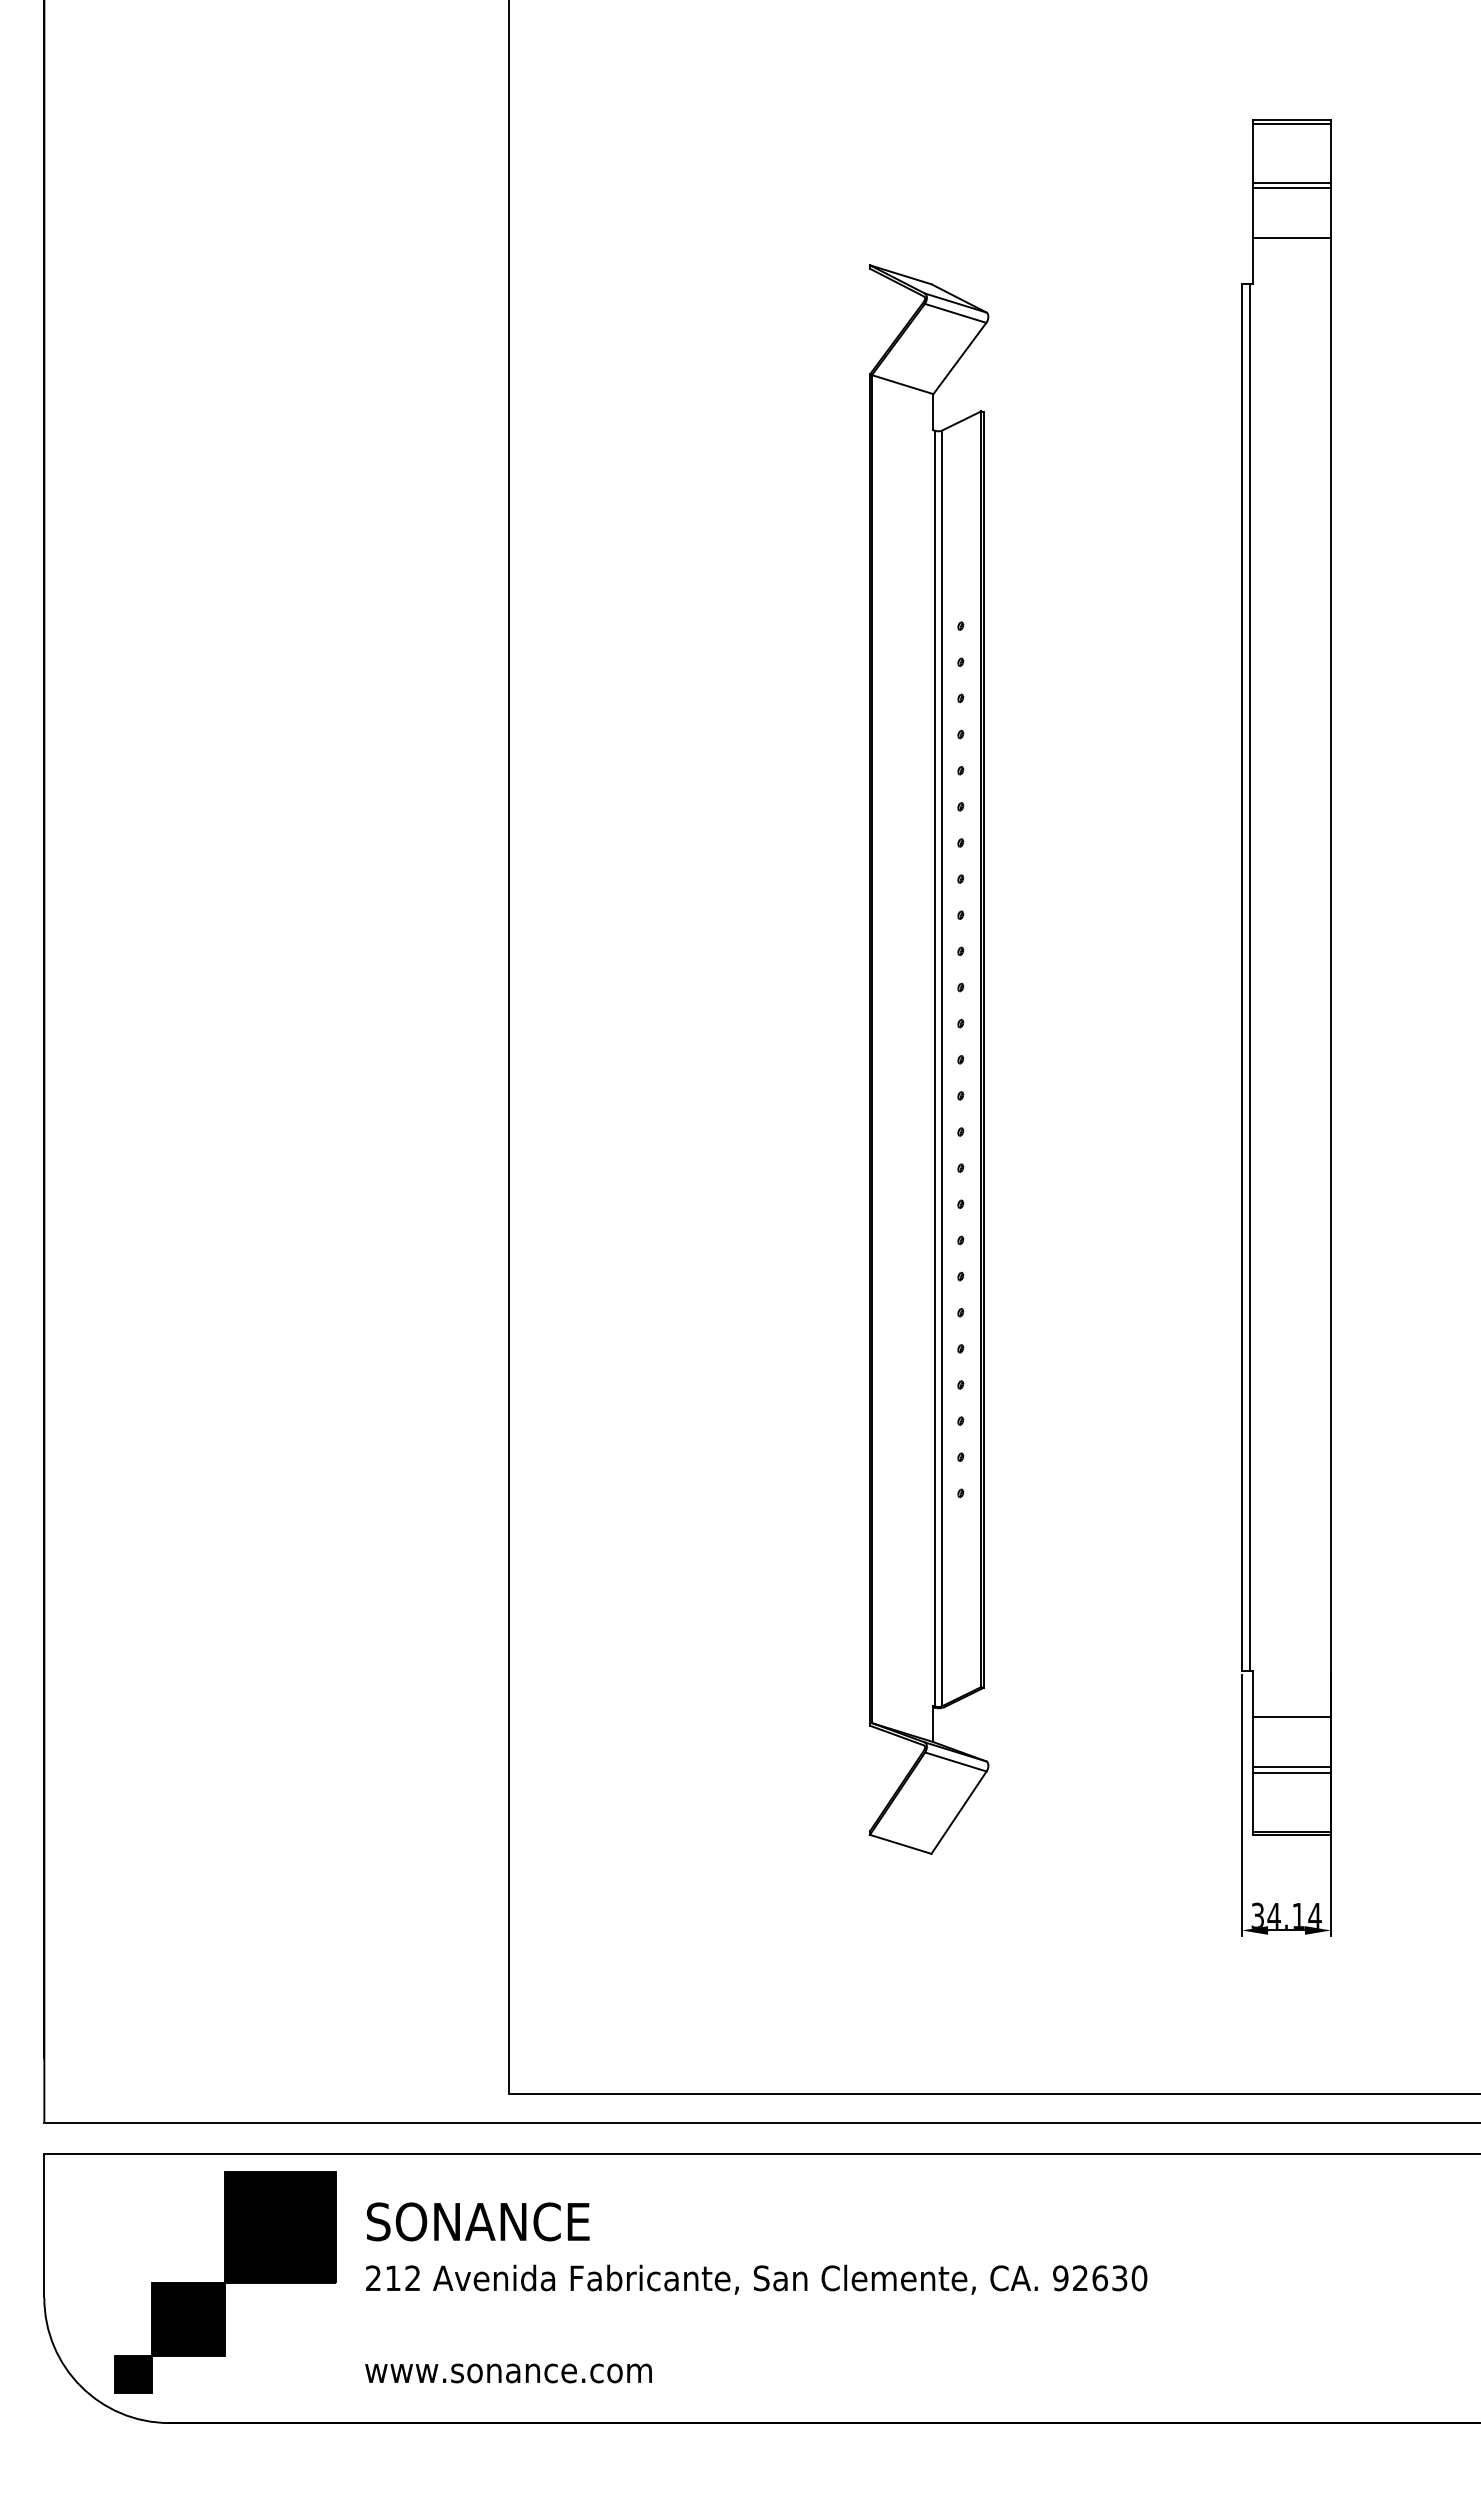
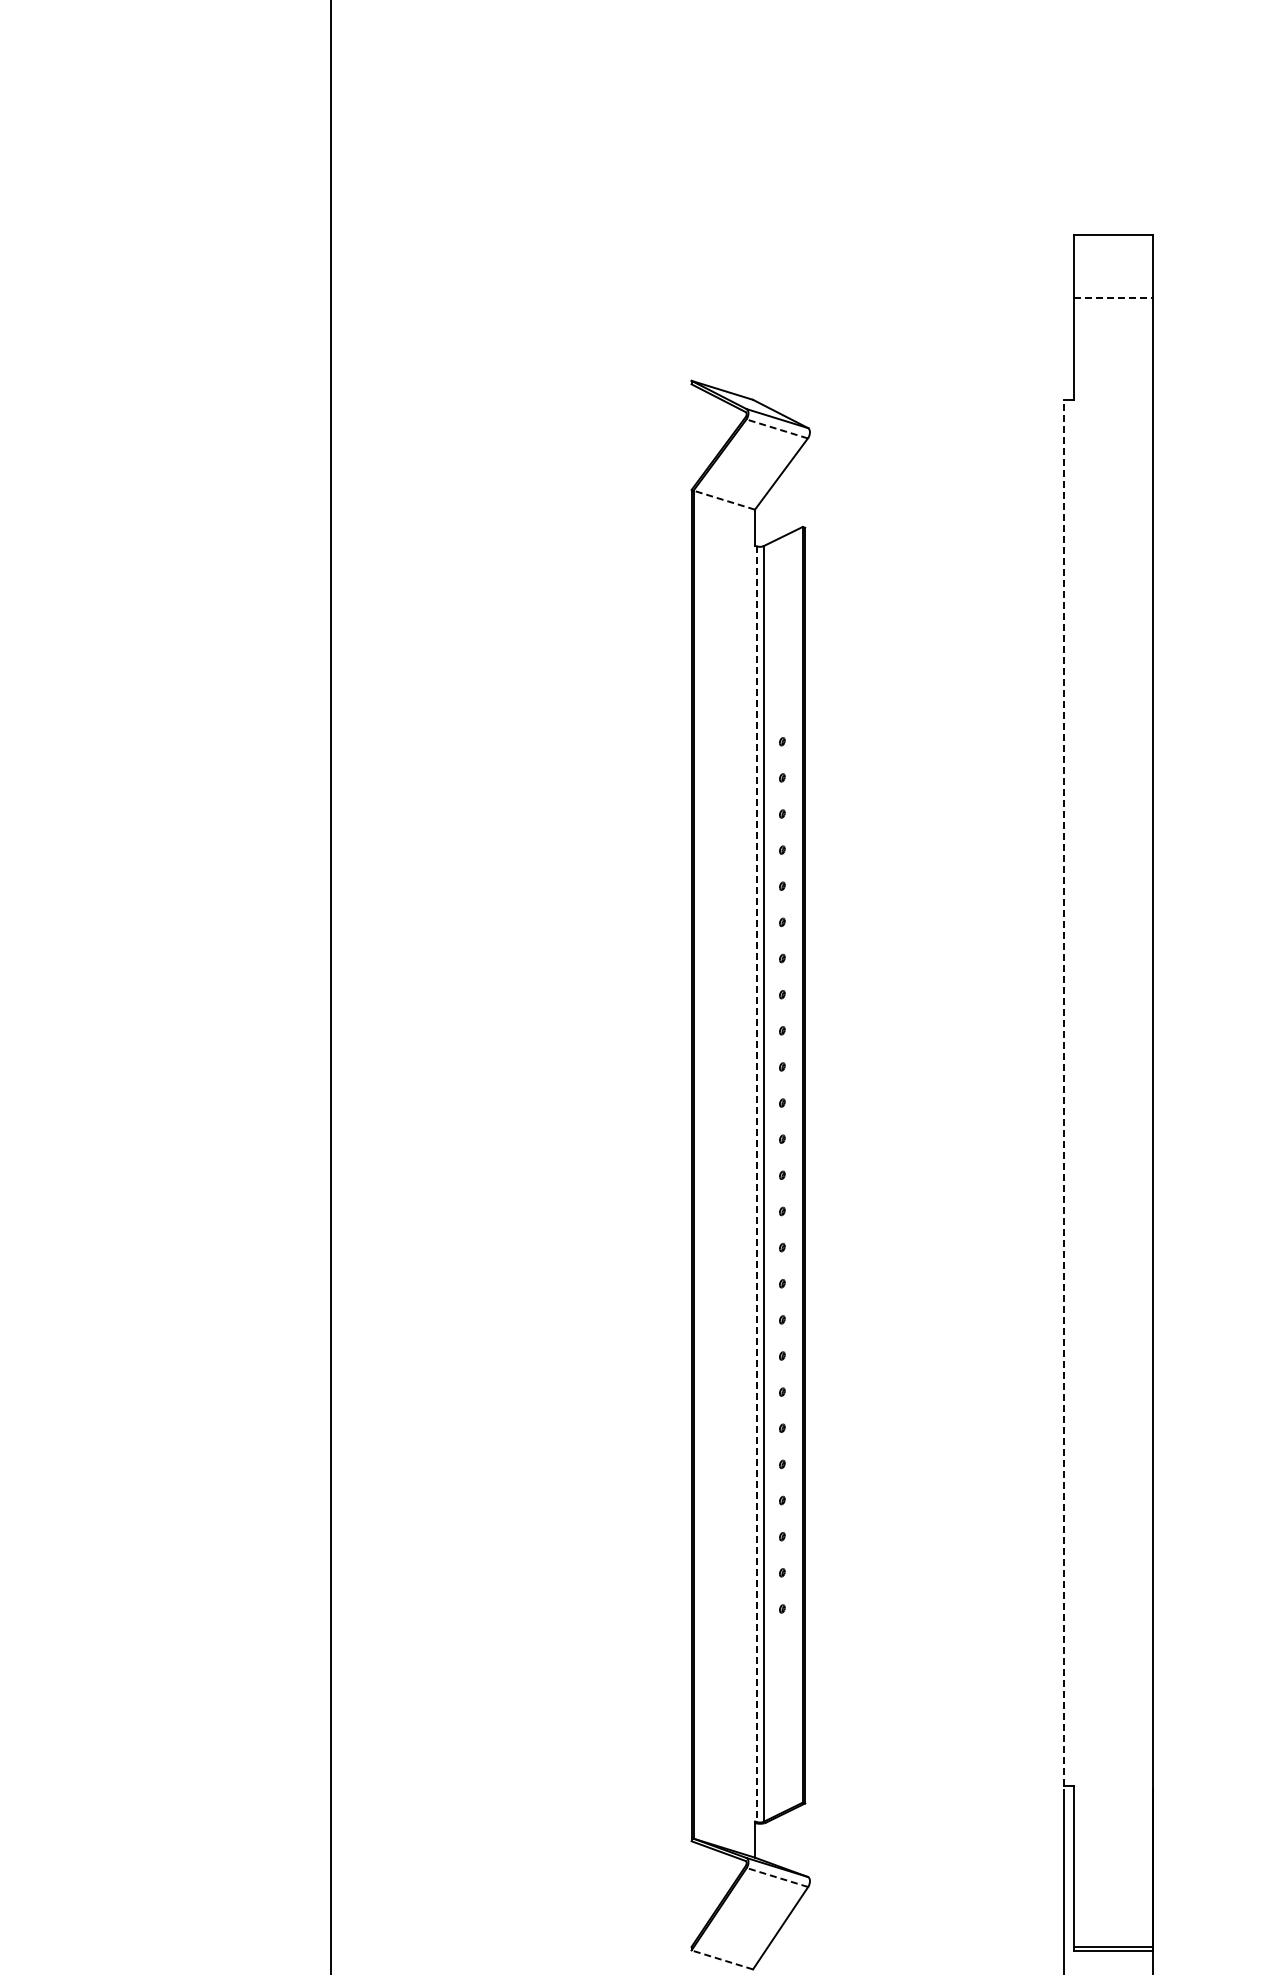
line: (1291, 123) -> (1113, 239), removed
line: (1292, 182) -> (1114, 298), solid -> dashed
line: (1291, 187) -> (1113, 303), removed
line: (1291, 238) -> (1113, 354), removed
line: (955, 313) -> (777, 429), solid -> dashed
line: (902, 384) -> (724, 500), solid -> dashed
line: (1242, 977) -> (1064, 1093), solid -> dashed
line: (1249, 977) -> (1071, 1093), removed
line: (935, 1068) -> (757, 1184), solid -> dashed
line: (1291, 1716) -> (1113, 1832), removed
line: (955, 1761) -> (777, 1877), solid -> dashed
line: (1291, 1767) -> (1113, 1883), removed
line: (1291, 1772) -> (1113, 1888), removed
line: (900, 1844) -> (722, 1960), solid -> dashed

